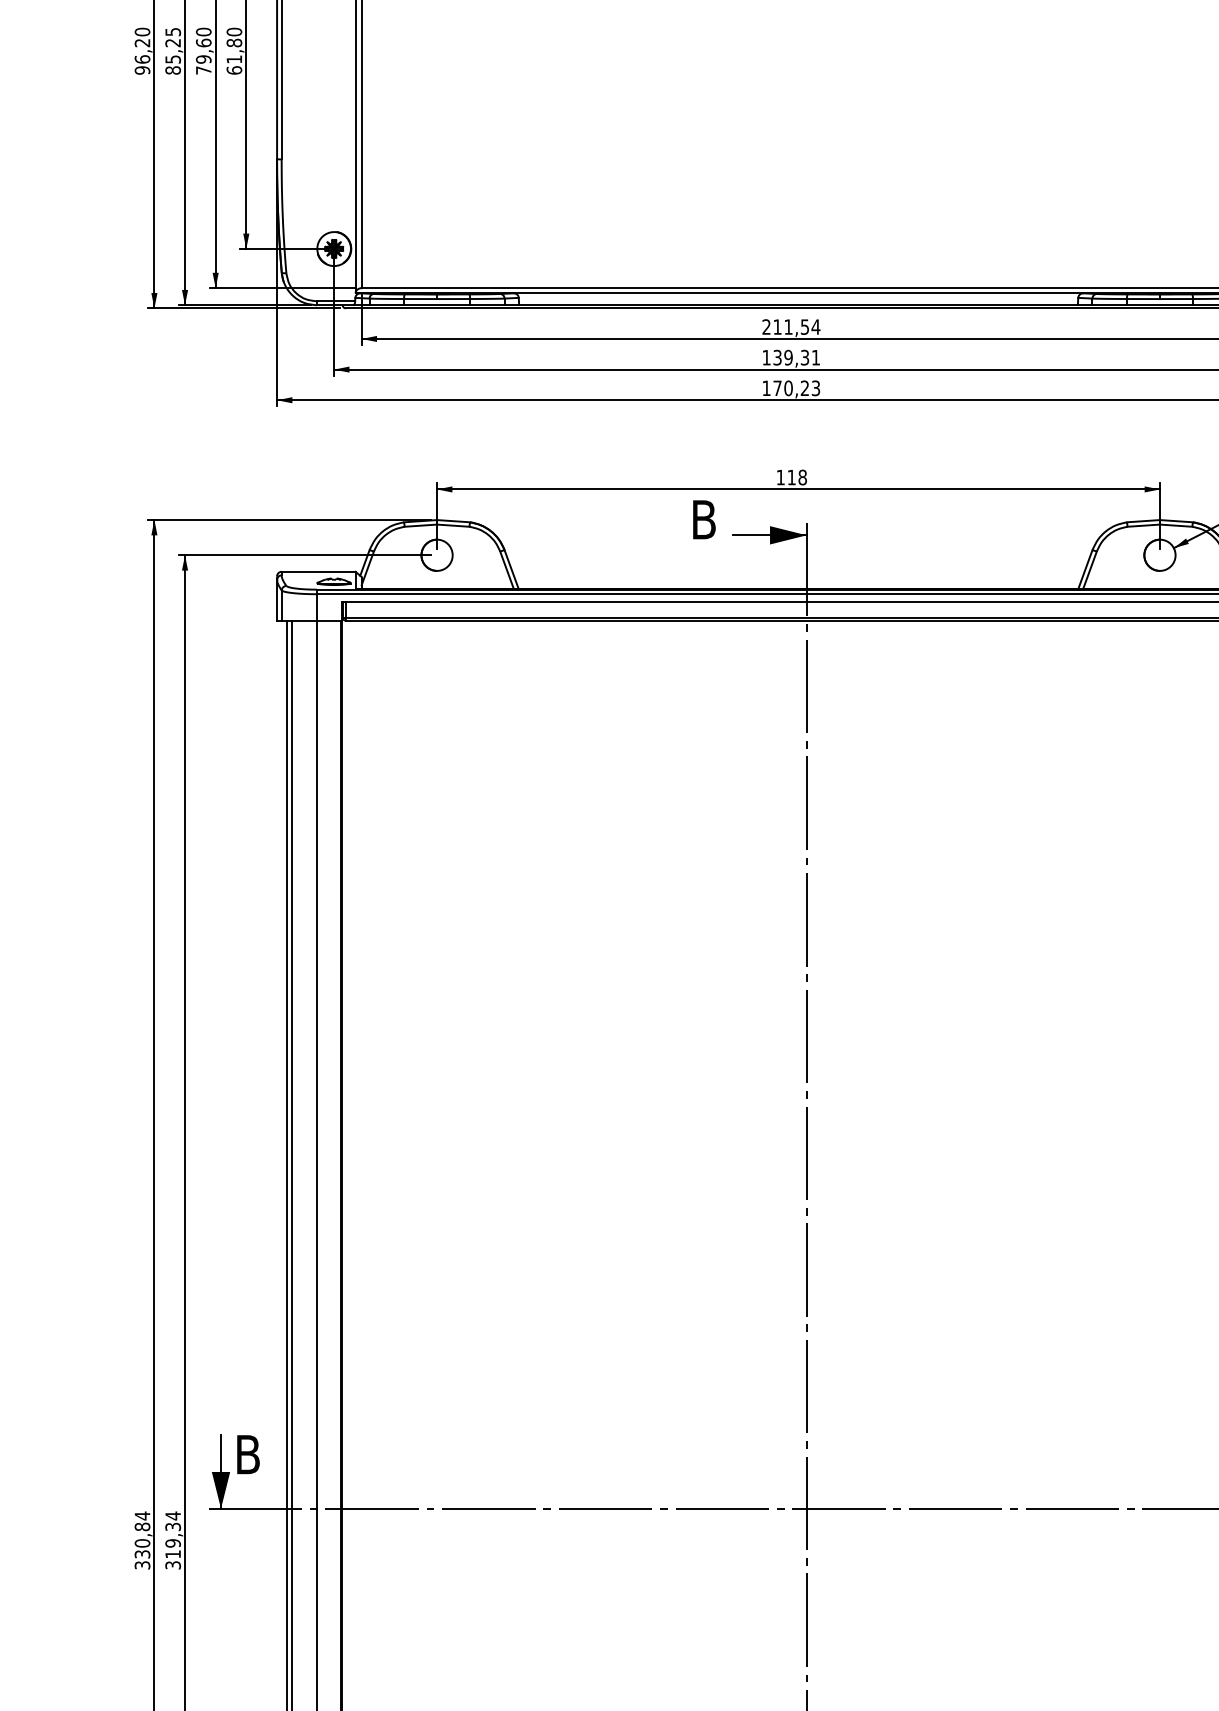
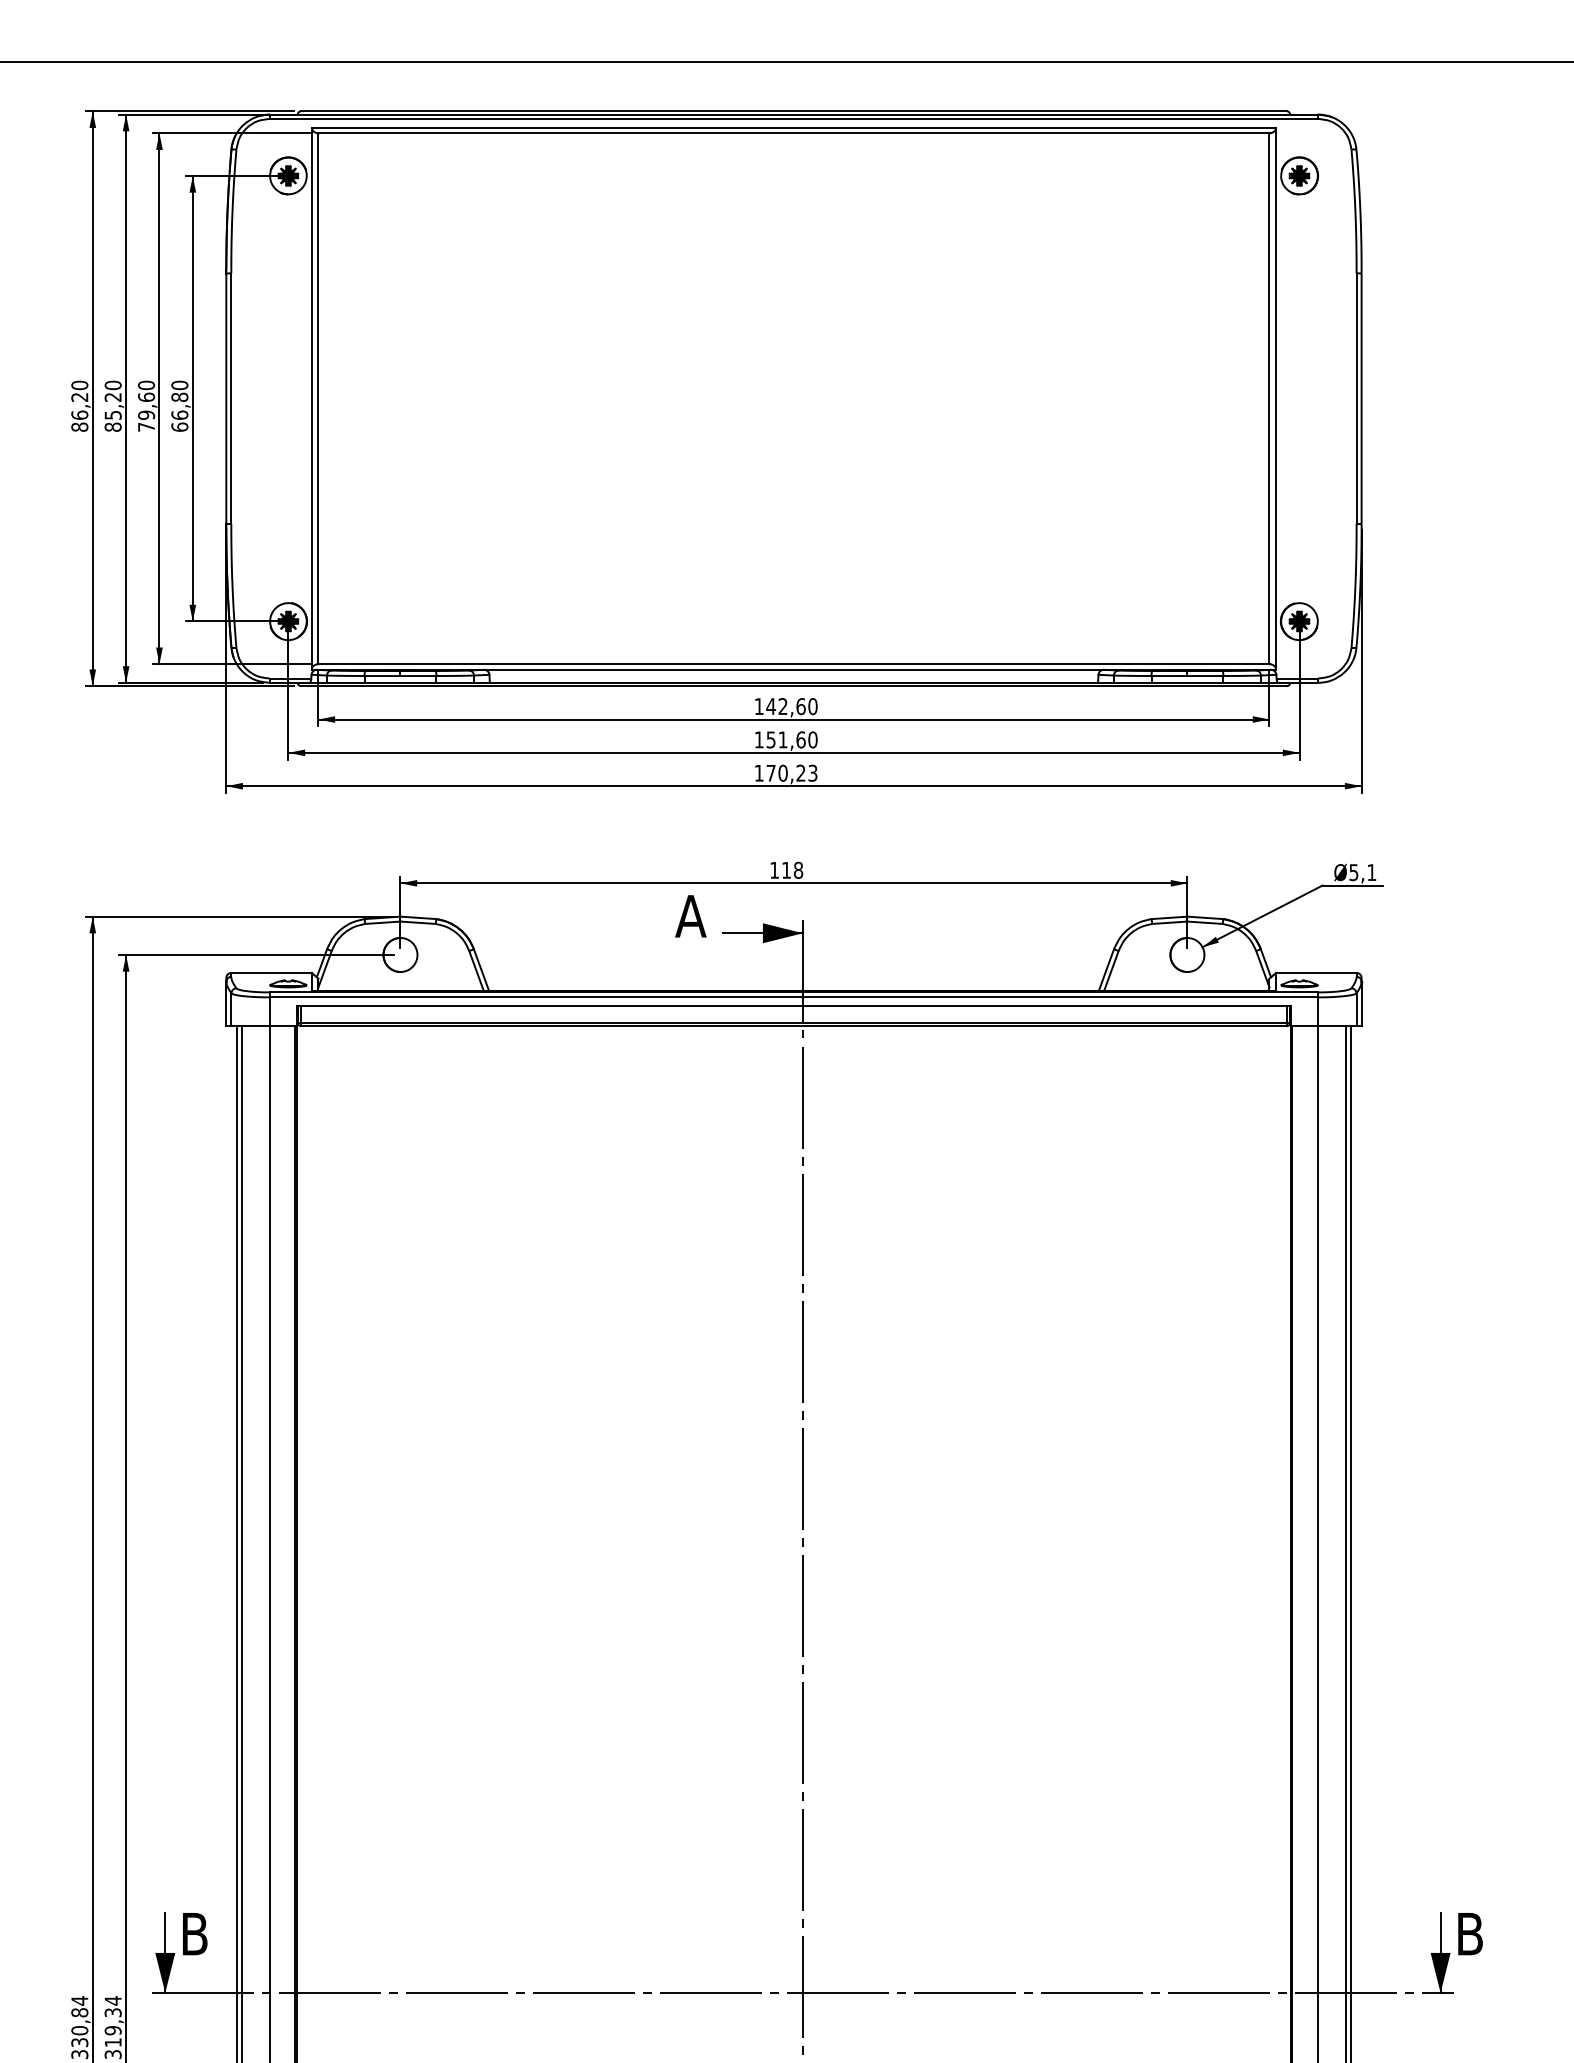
text: (172, 32) -> (112, 385), 85,25 -> 85,20
text: (234, 58) -> (179, 414), 61,80 -> 66,80
text: (142, 69) -> (79, 426), 96,20 -> 86,20
text: (790, 327) -> (785, 706), 211,54 -> 142,60
text: (797, 357) -> (792, 739), 139,31 -> 151,60
text: (703, 519) -> (690, 916), B -> A

